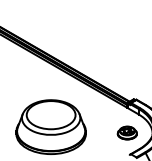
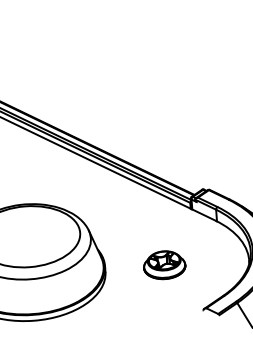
part: (126, 132) -> (162, 264), moved

